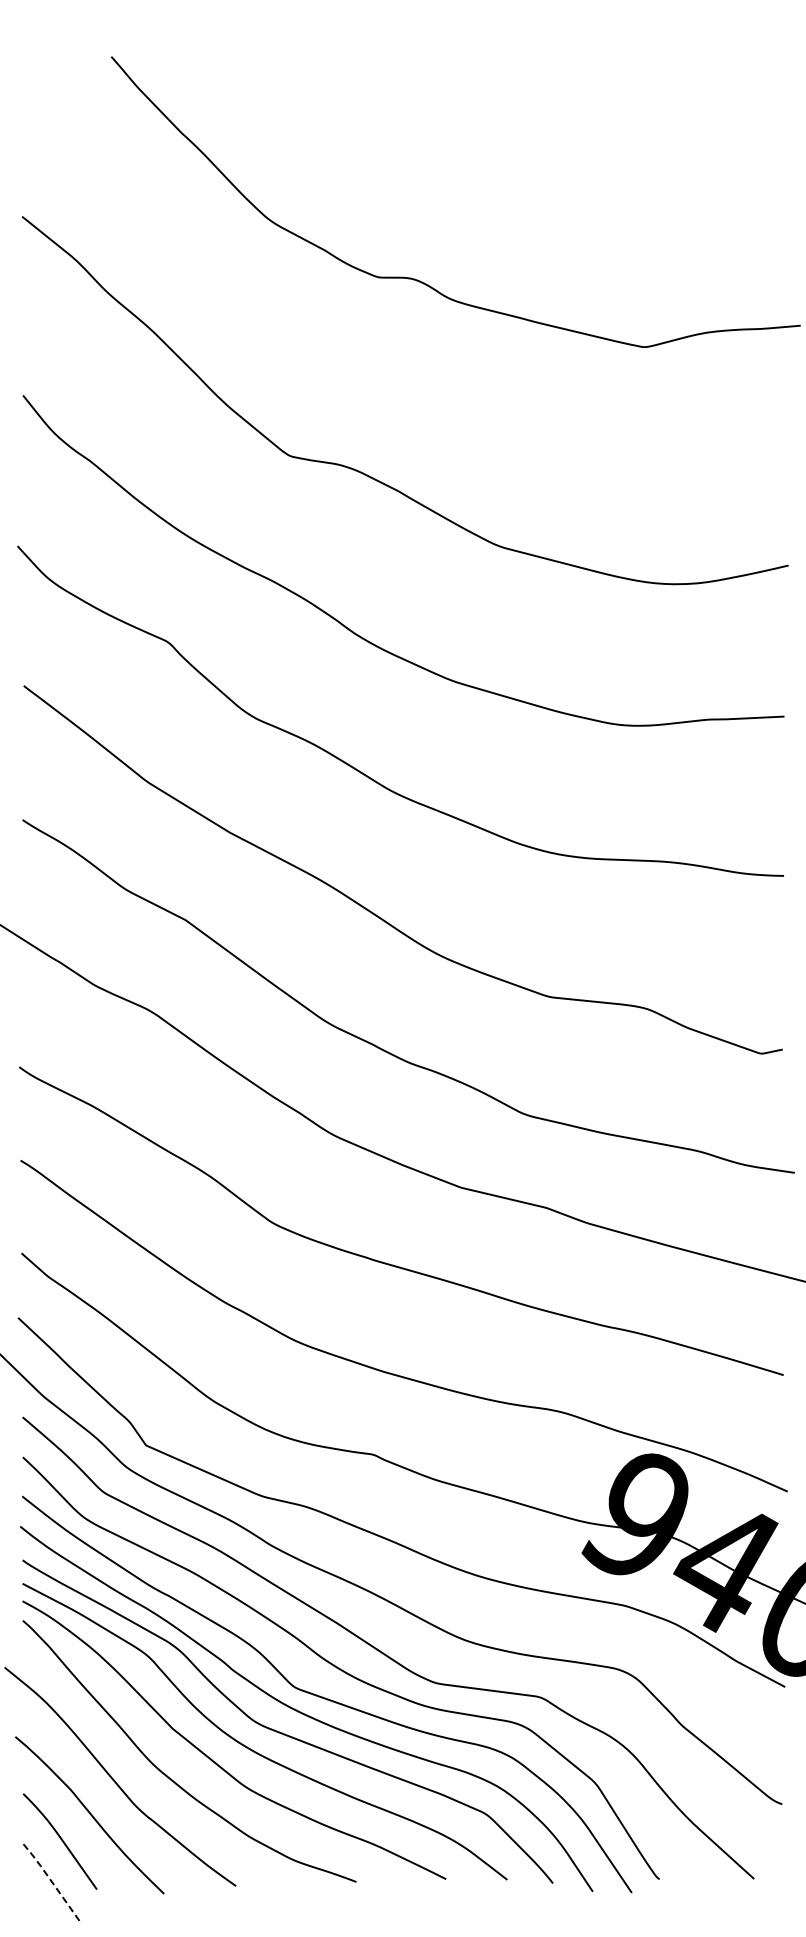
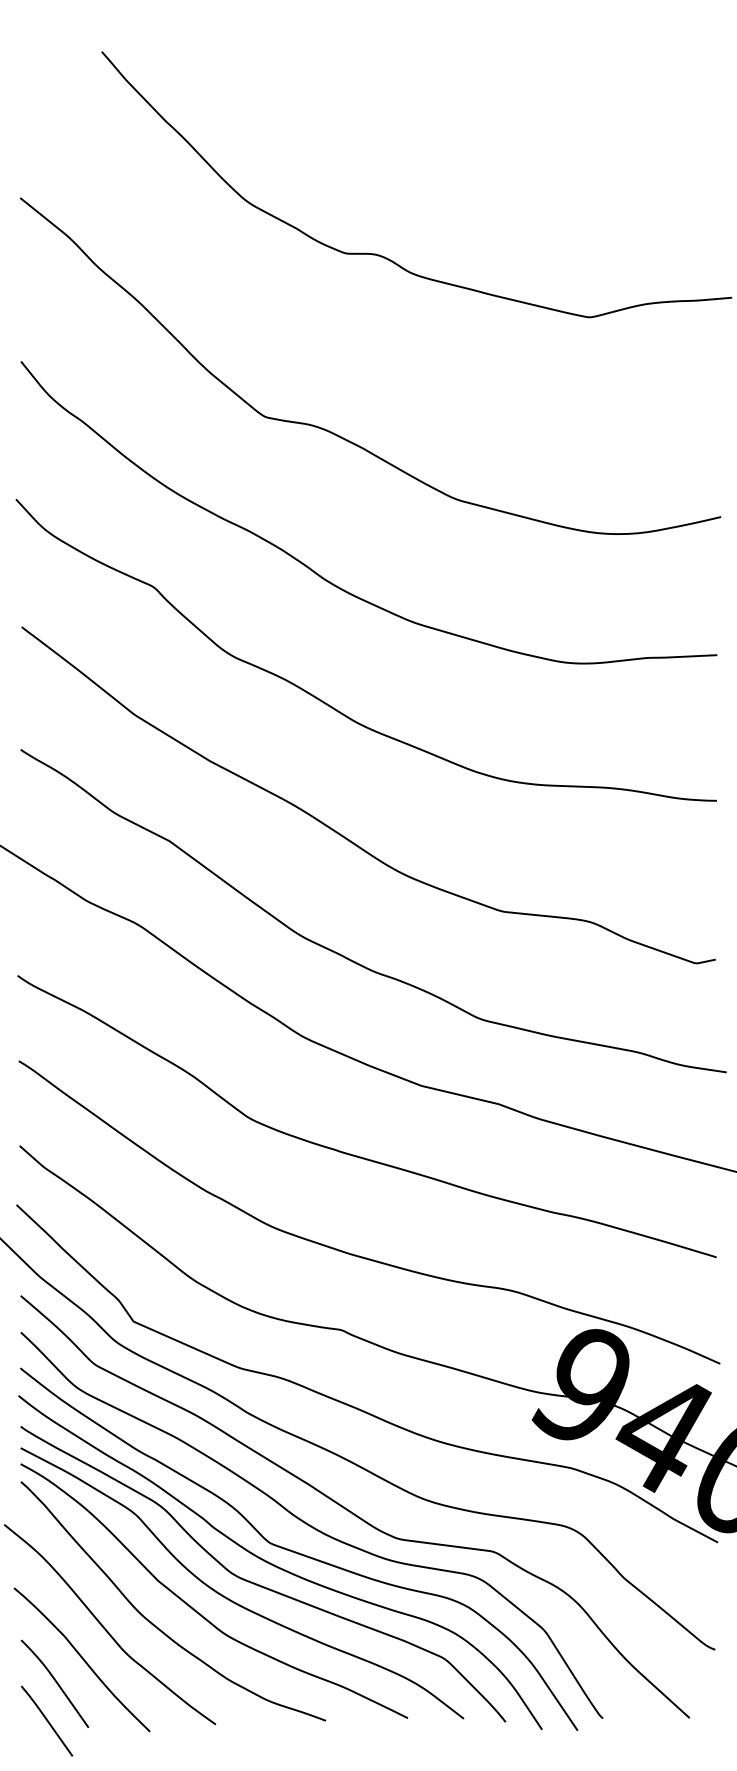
line: (50, 1880) -> (46, 1719), dashed -> solid

